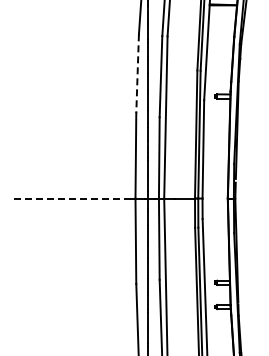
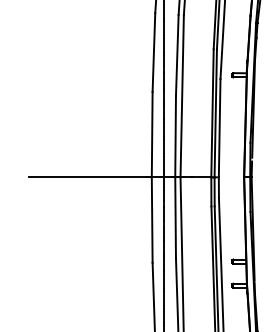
line: (137, 74) -> (153, 53), dashed -> solid
line: (71, 198) -> (87, 177), dashed -> solid

